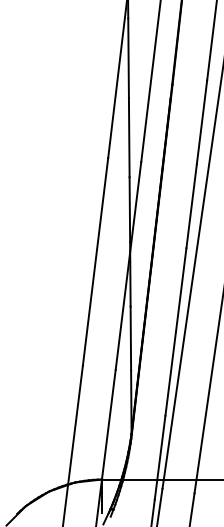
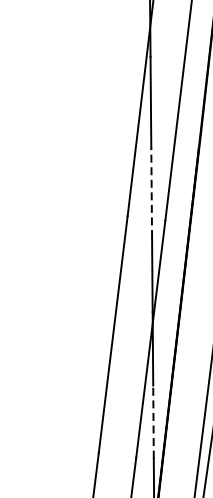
line: (129, 137) -> (151, 192), solid -> dashed
line: (130, 338) -> (153, 421), solid -> dashed

